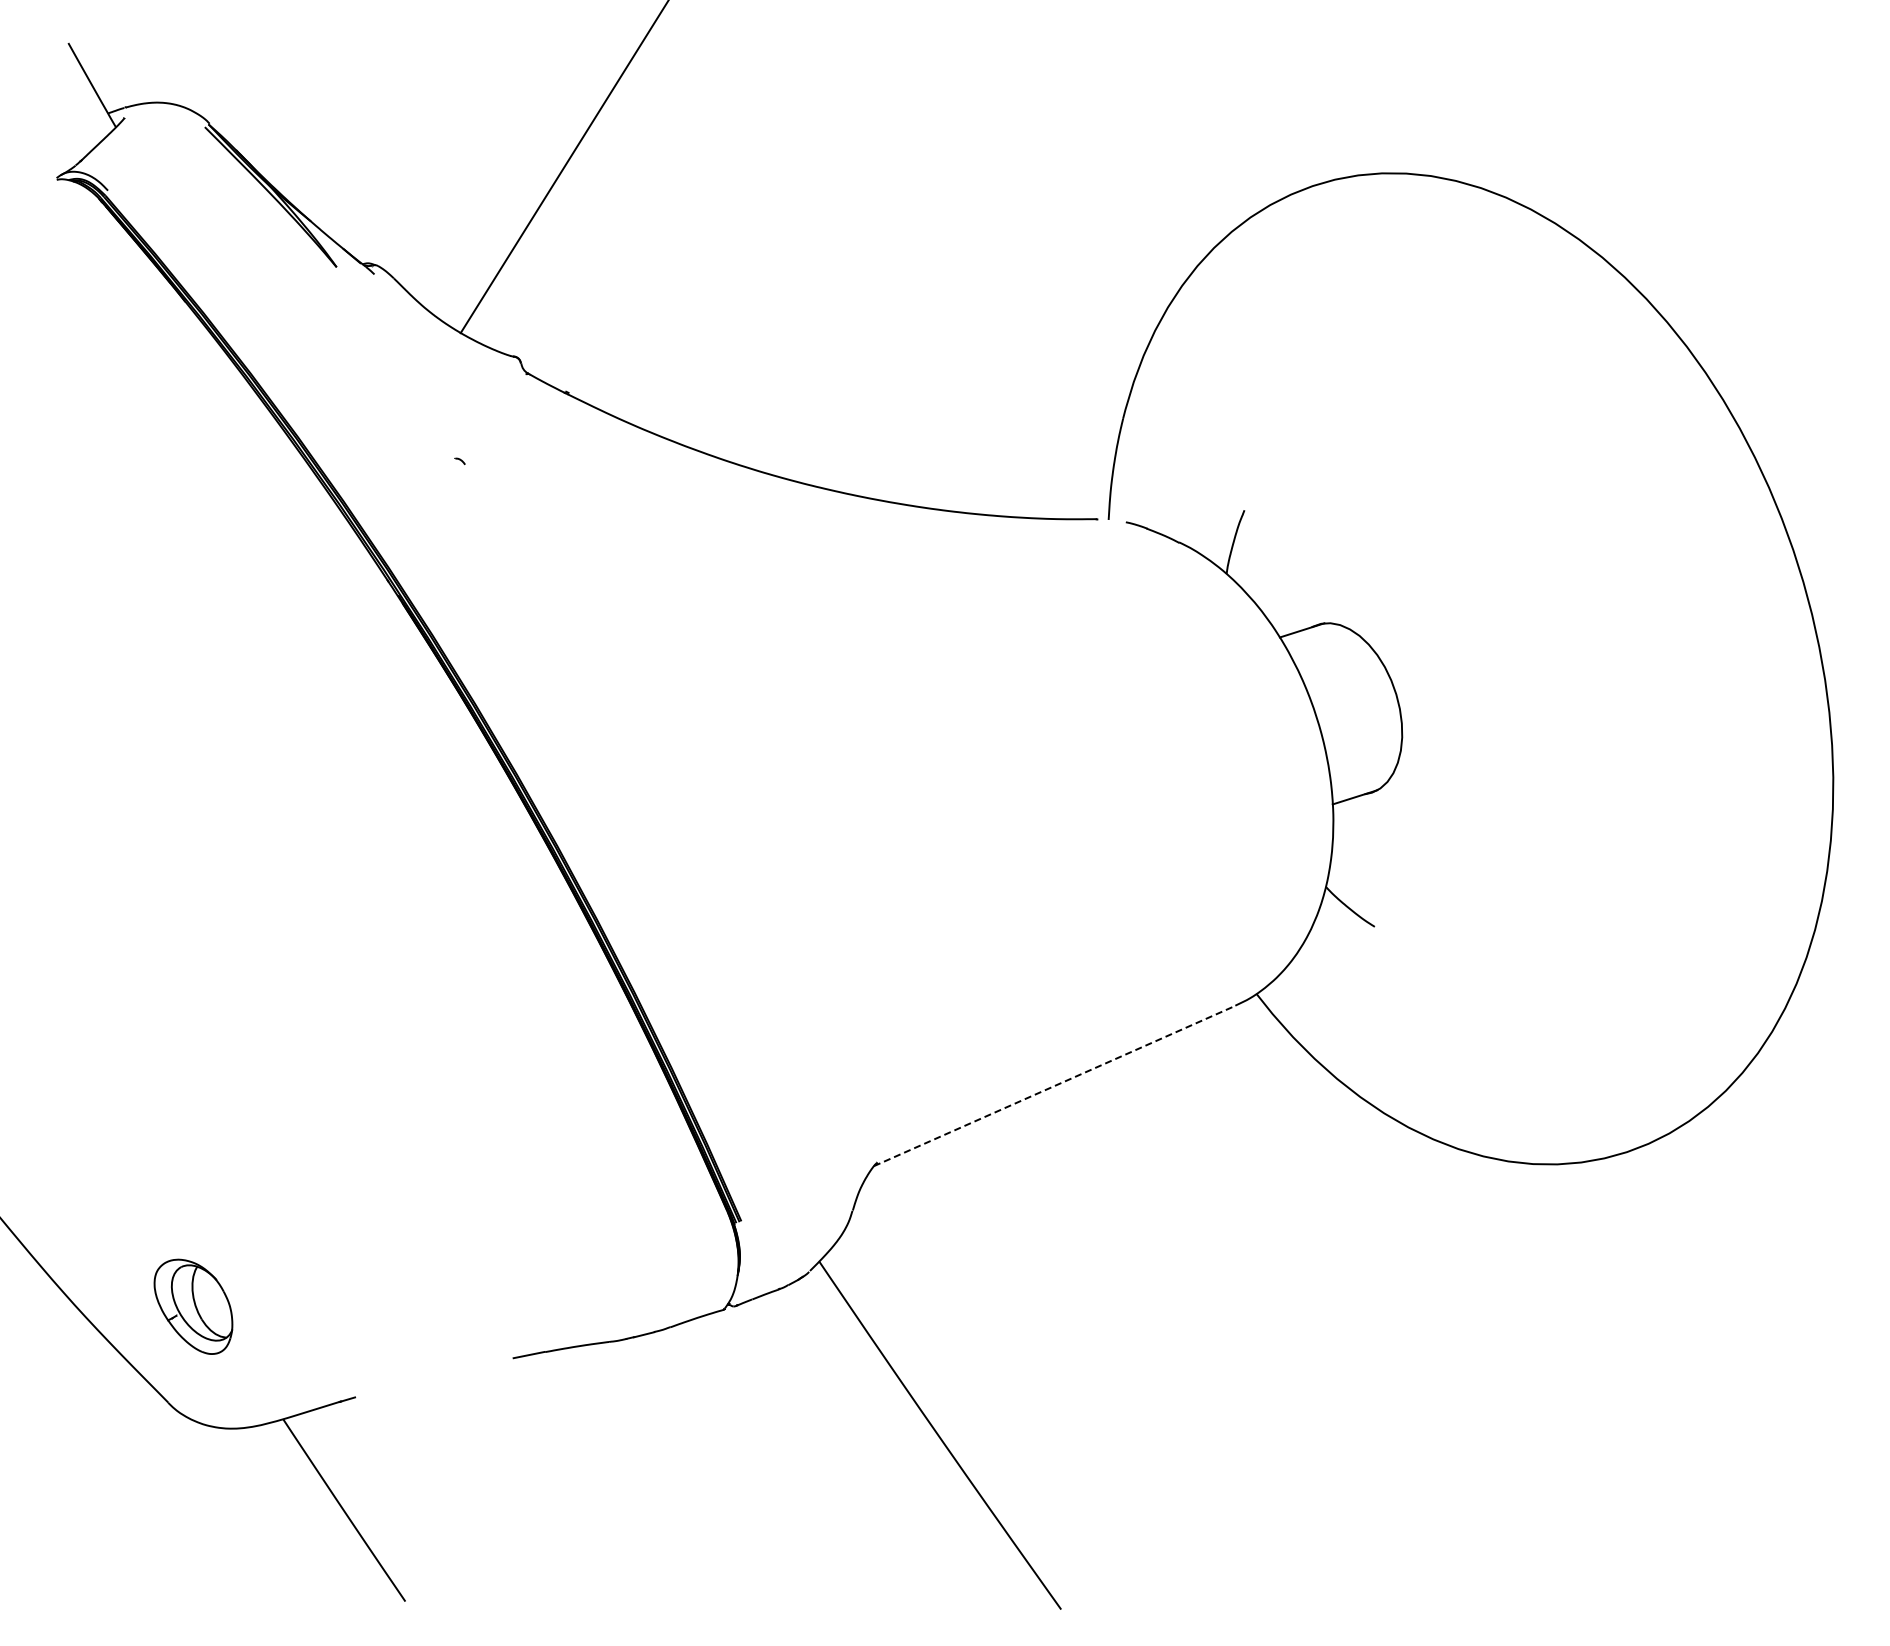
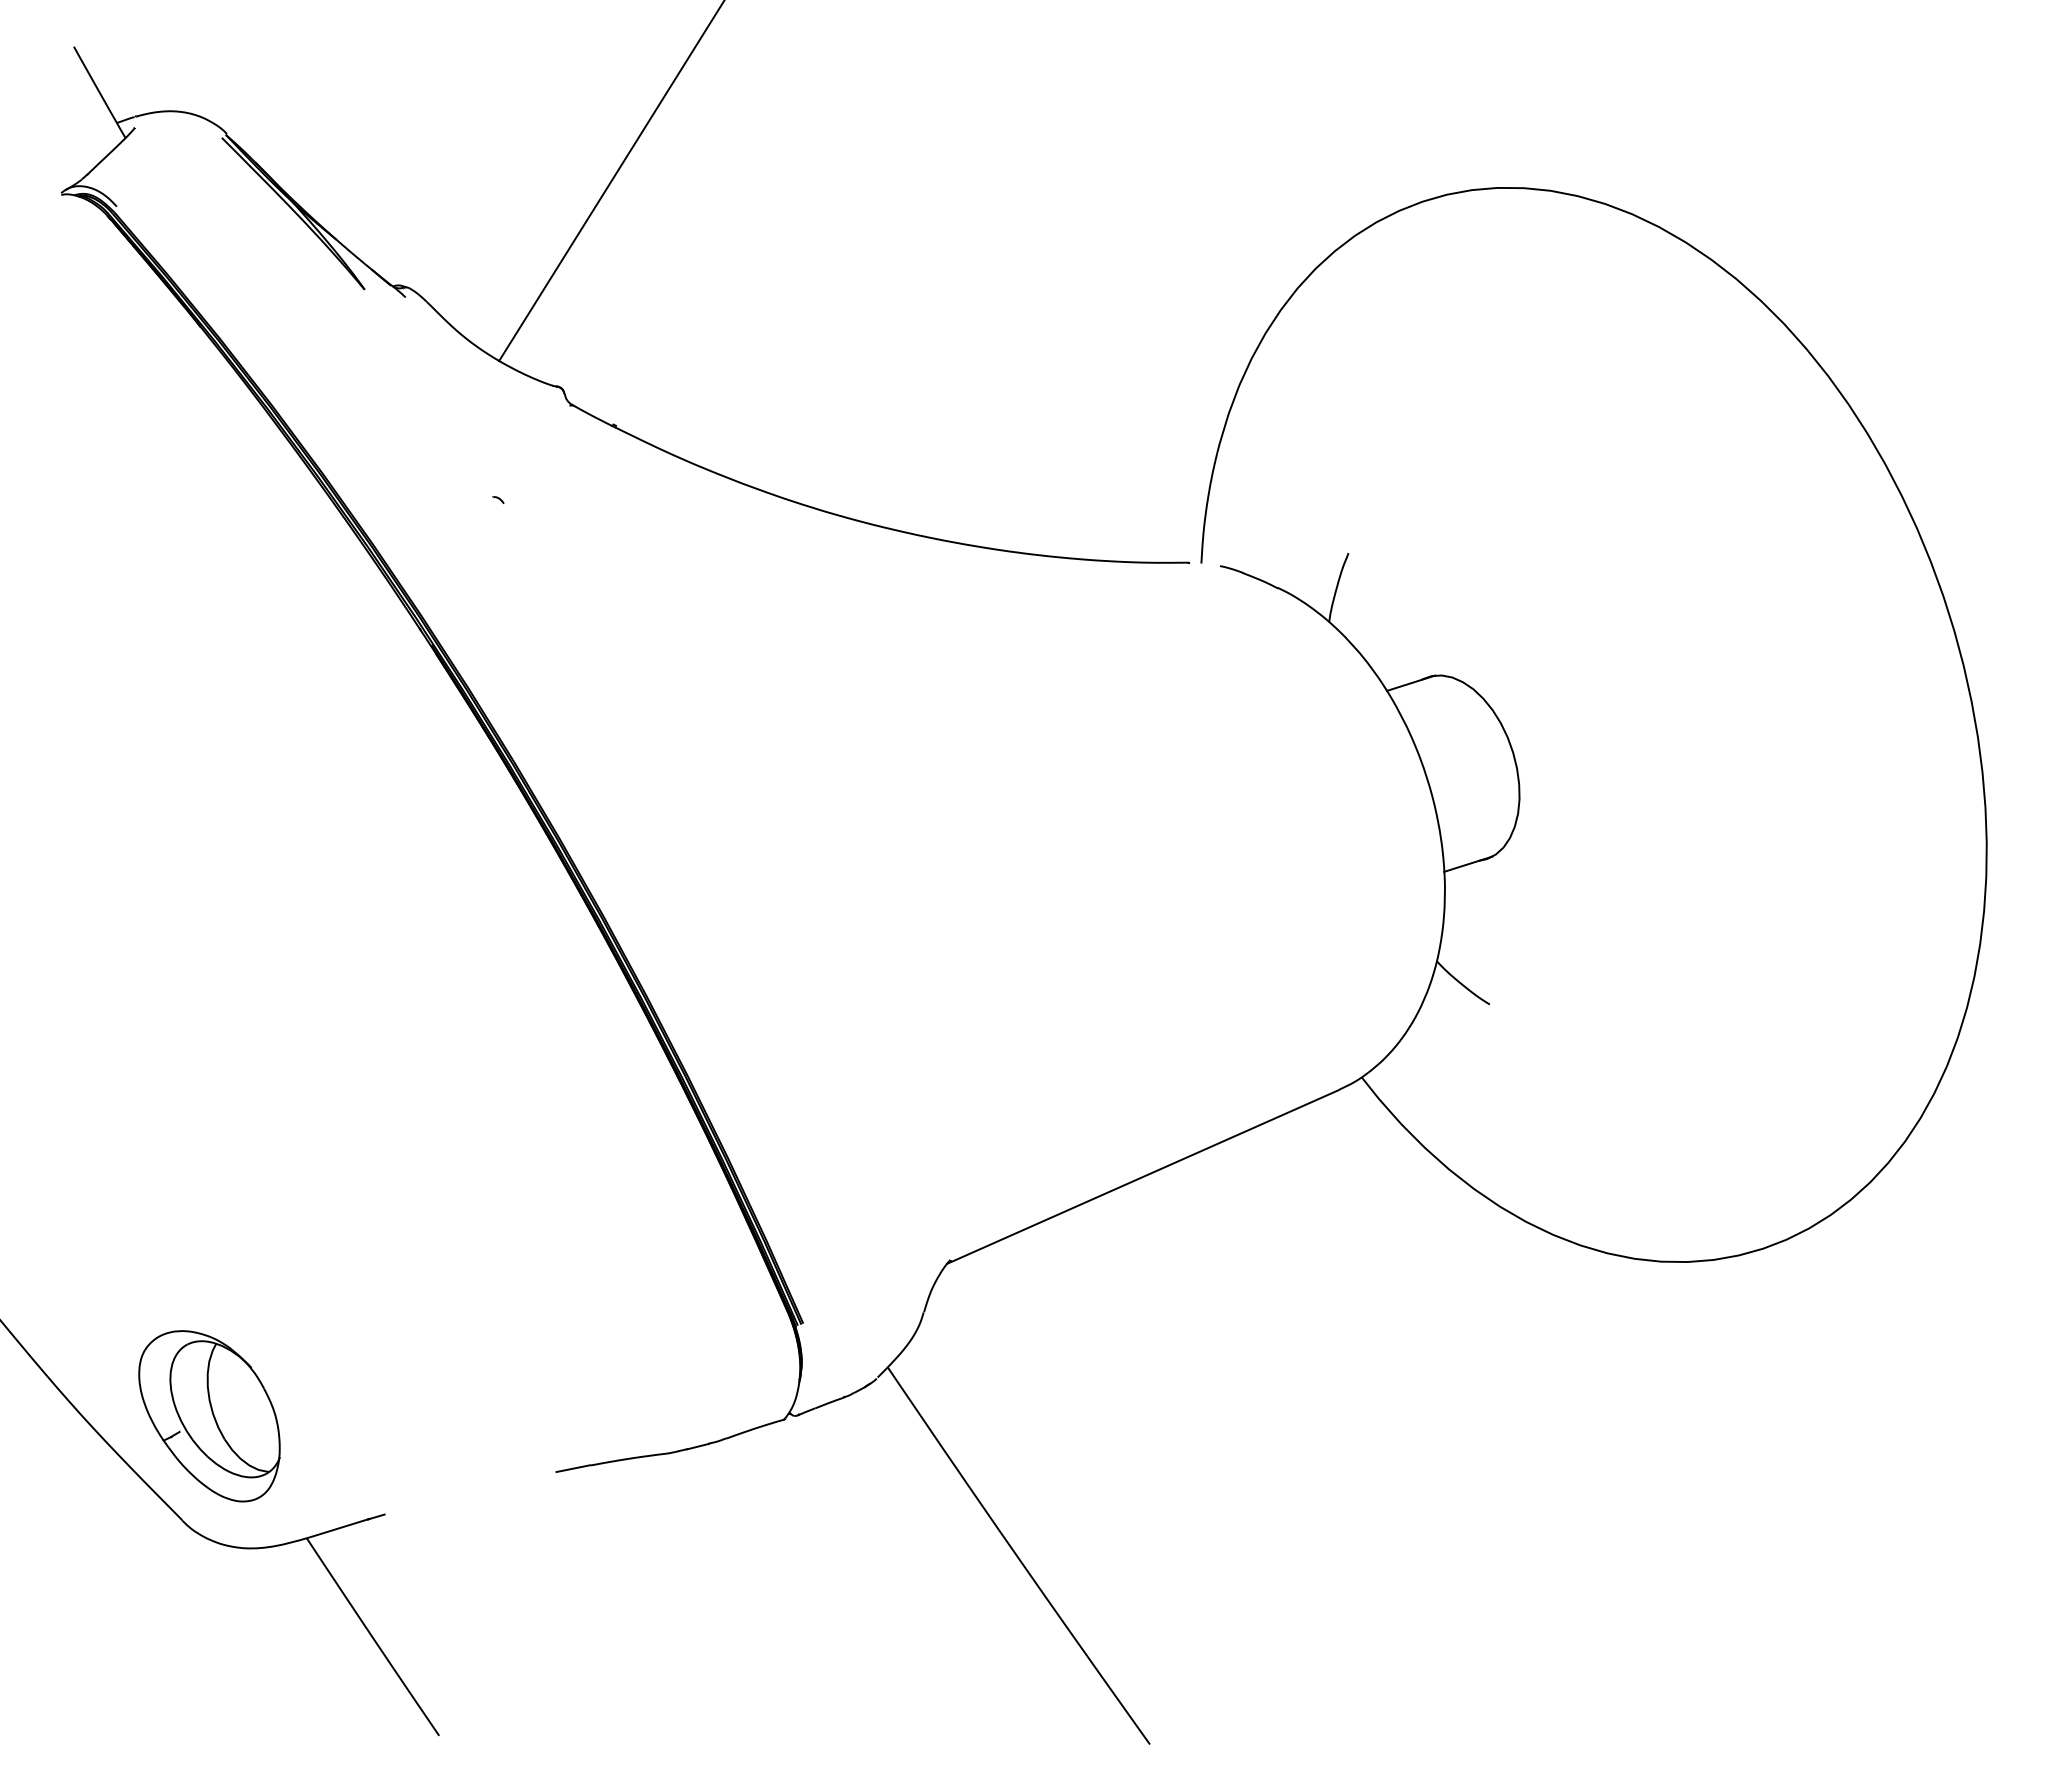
line: (1054, 1085) -> (1142, 1176), dashed -> solid
part: (193, 1306) -> (209, 1416), size x1.67

